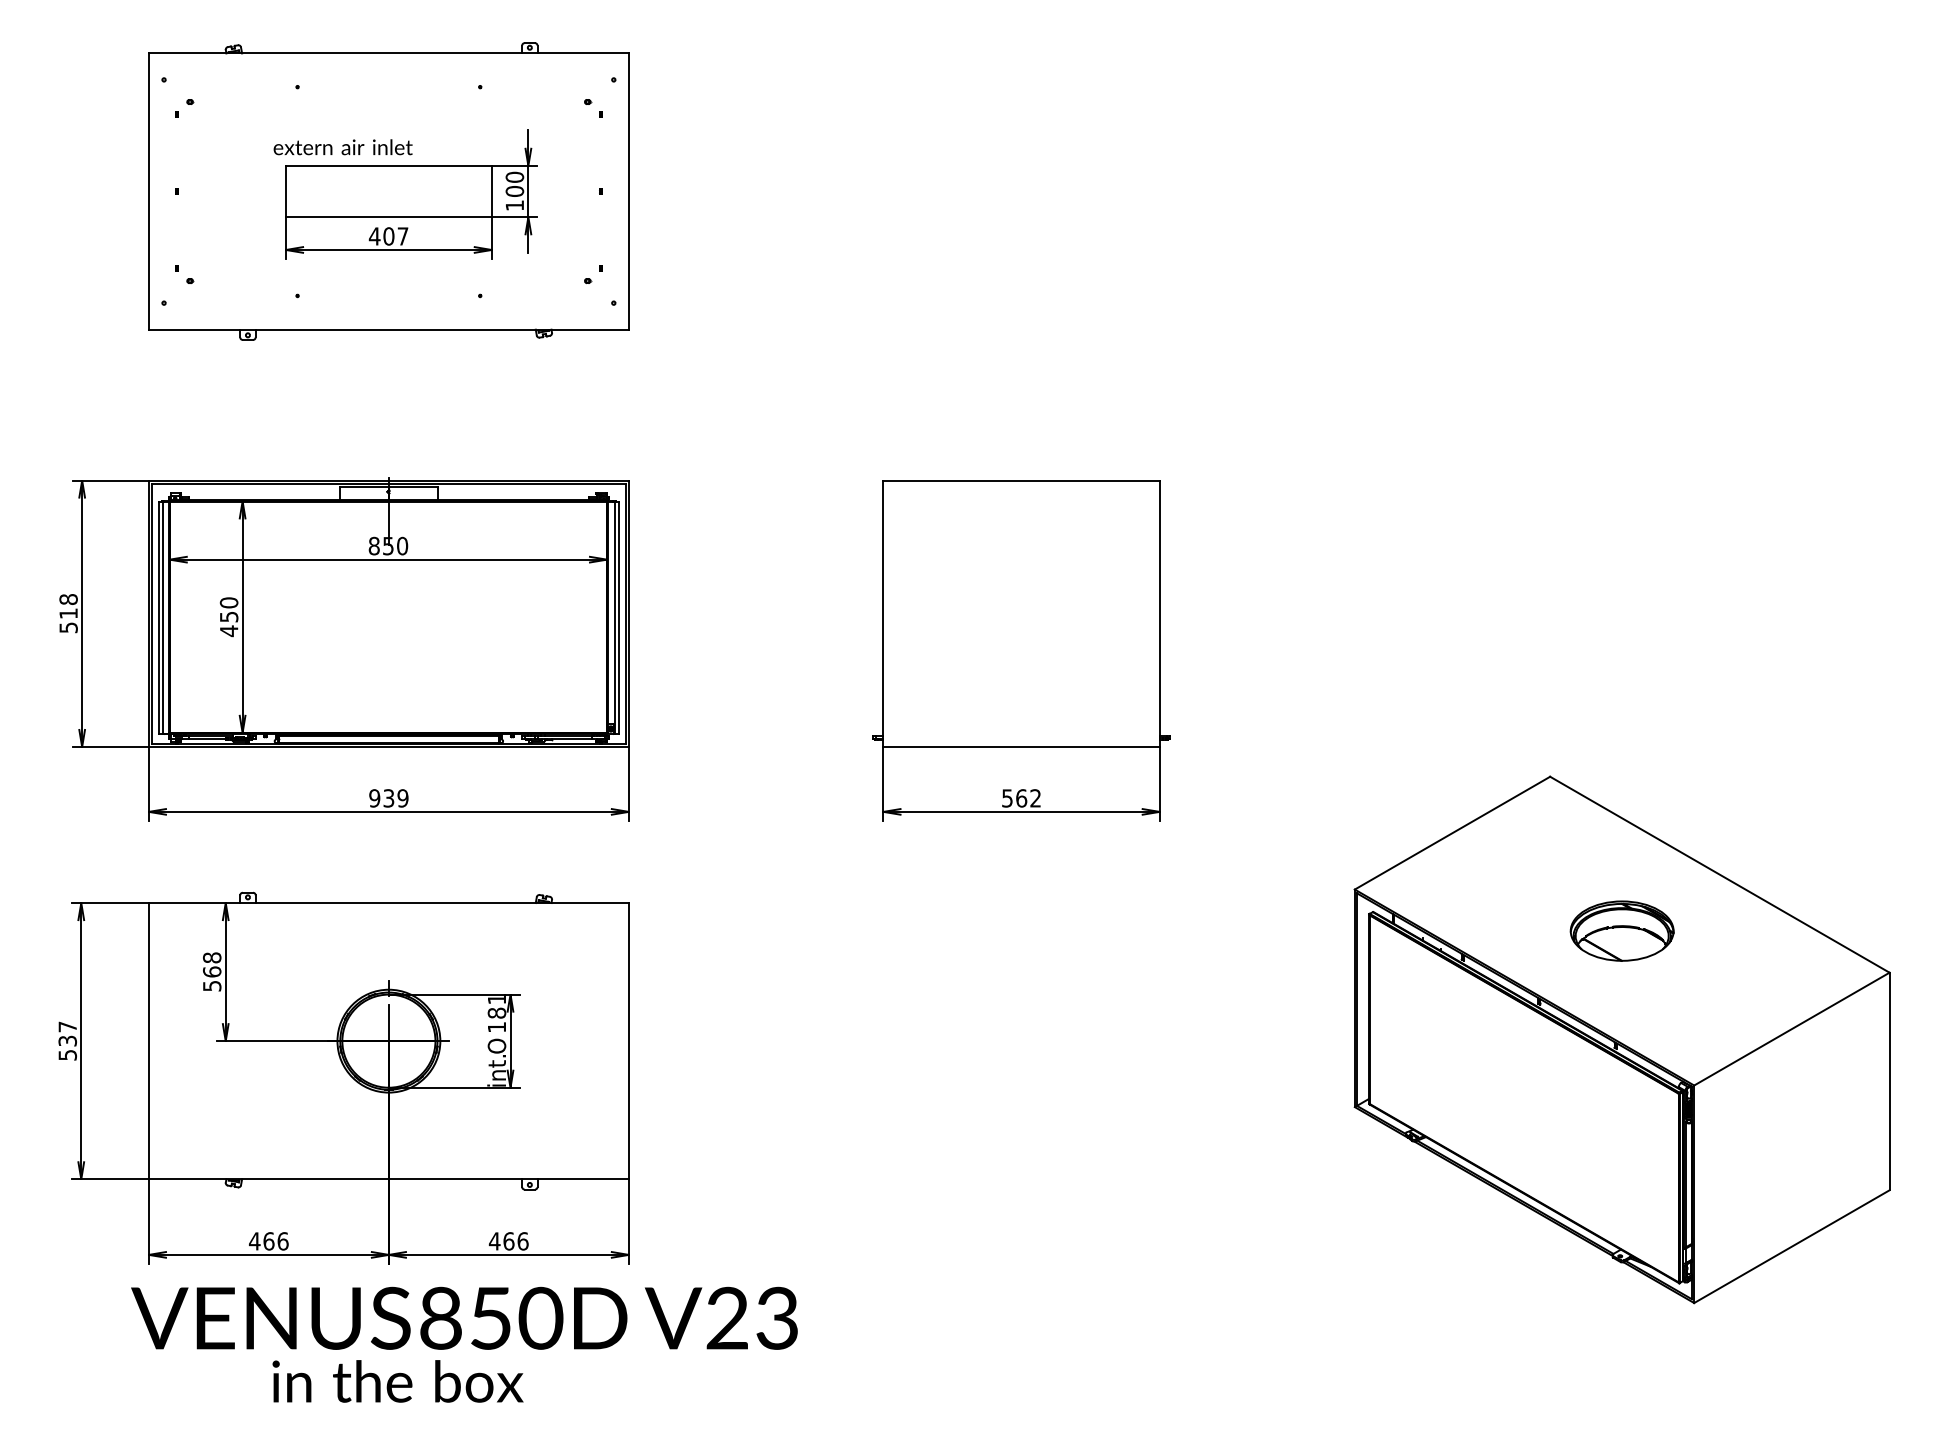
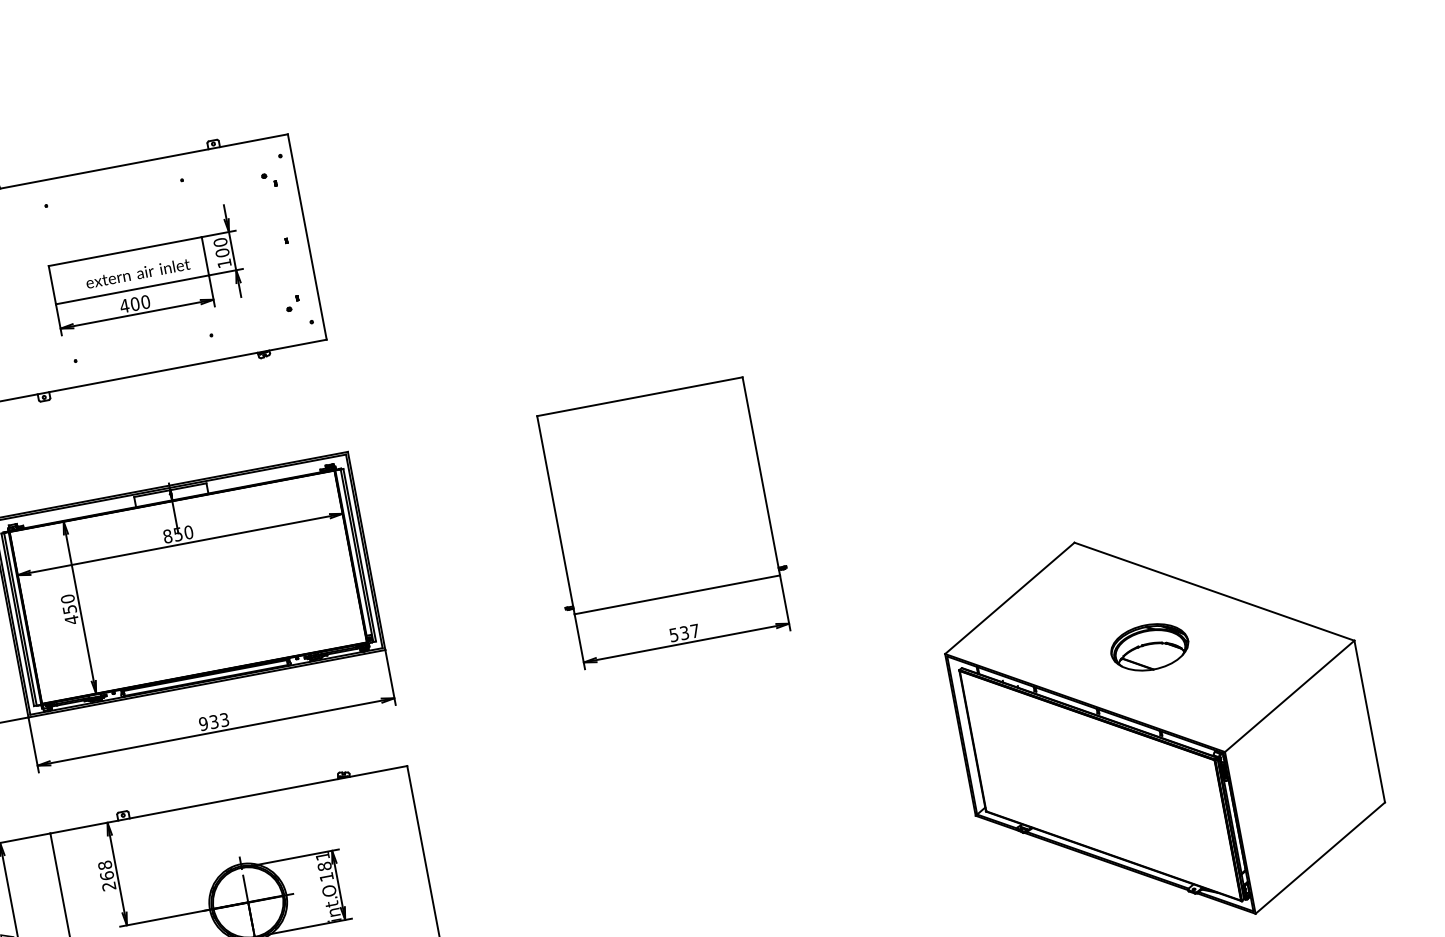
text: (342, 147) -> (137, 273), moved
text: (402, 236) -> (145, 302), 407 -> 400
text: (402, 798) -> (224, 720), 939 -> 933
text: (1028, 798) -> (689, 632), 562 -> 537
text: (212, 986) -> (109, 886), 568 -> 268

